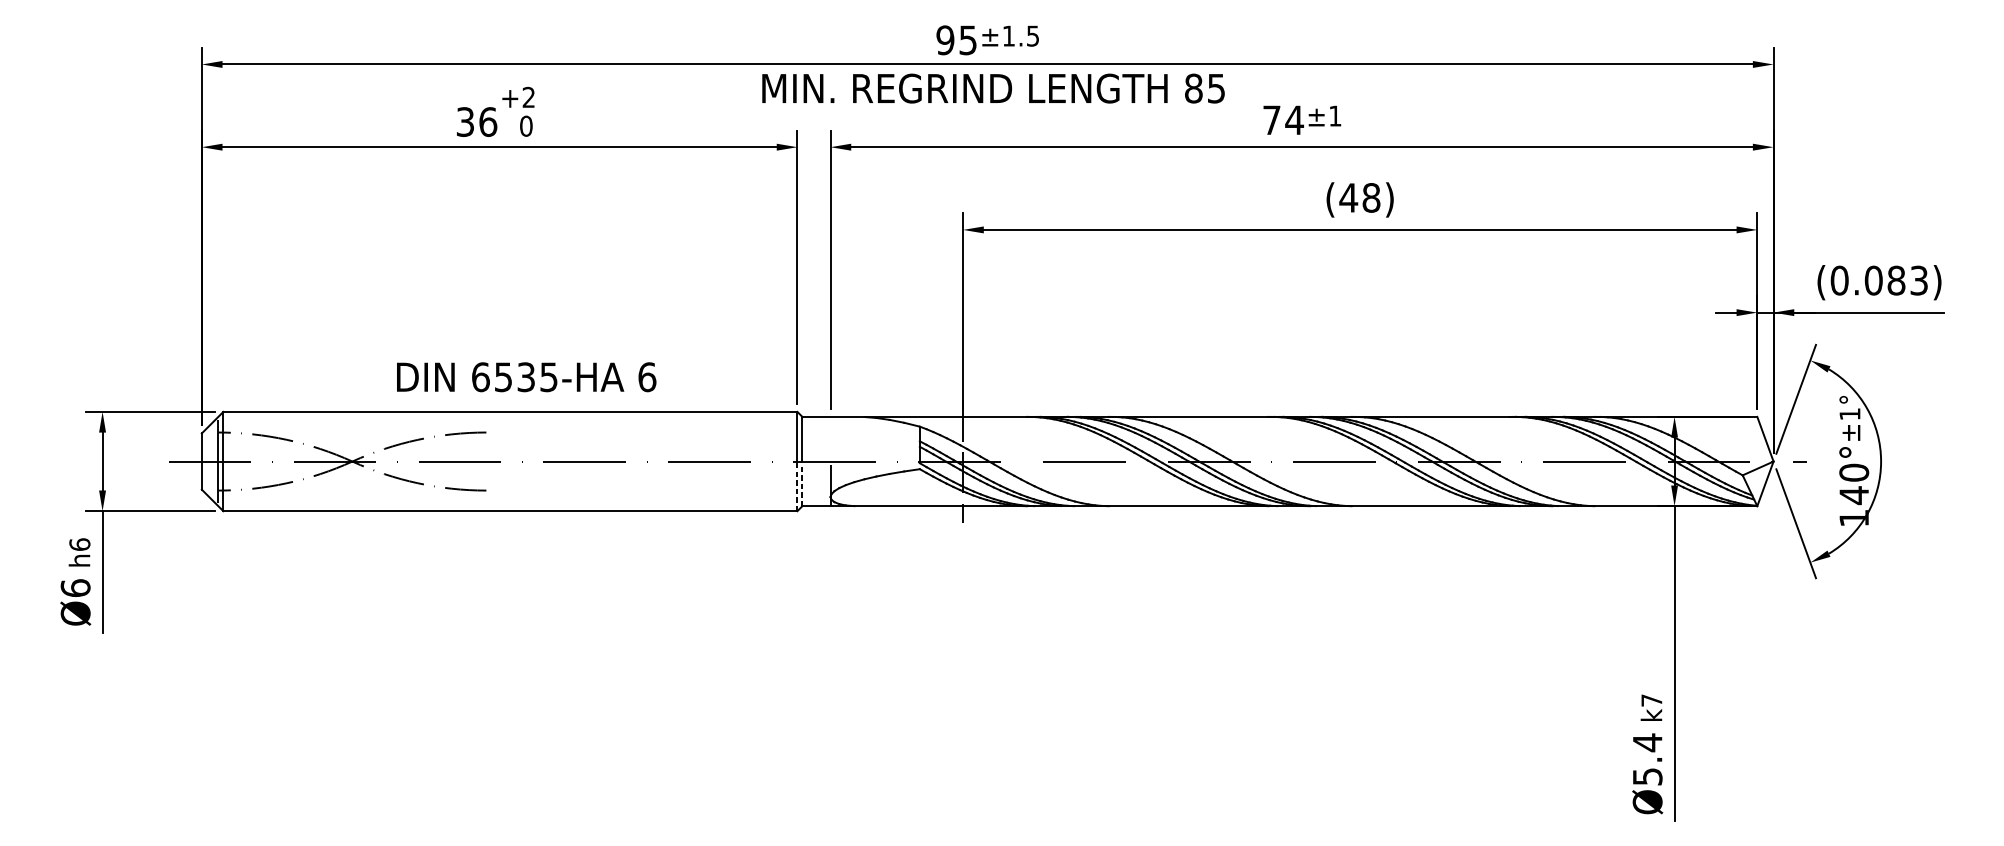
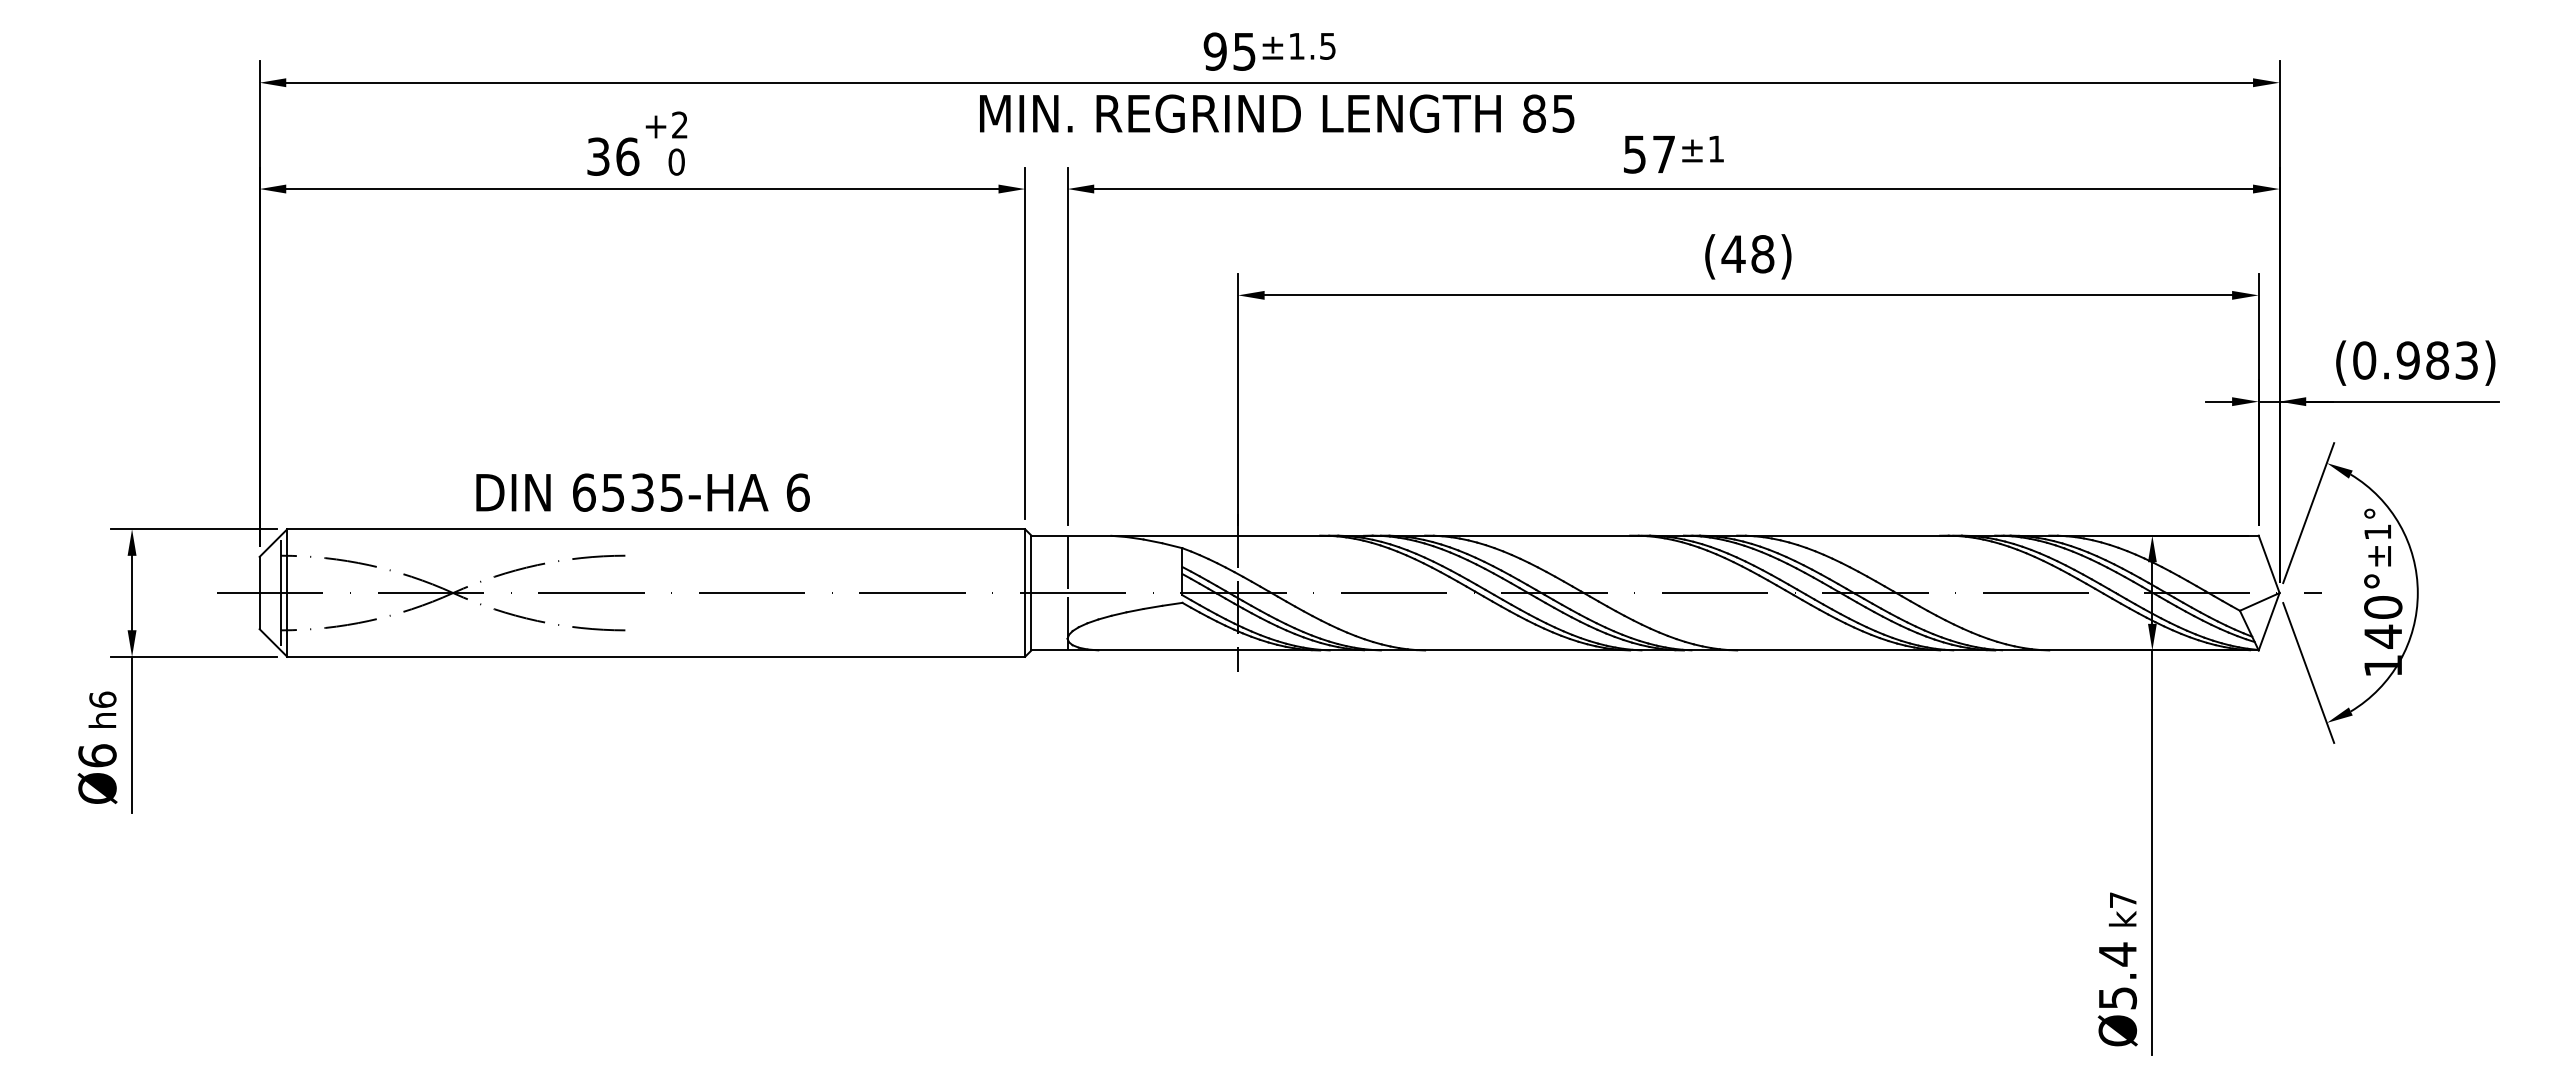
text: (1284, 120) -> (1650, 154), 74 -> 57
text: (1873, 280) -> (2407, 360), (0.083) -> (0.983)
text: (526, 377) -> (642, 492), moved
line: (830, 439) -> (1067, 564), added
line: (802, 483) -> (1031, 621), dashed -> solid
line: (797, 486) -> (1025, 624), dashed -> solid

